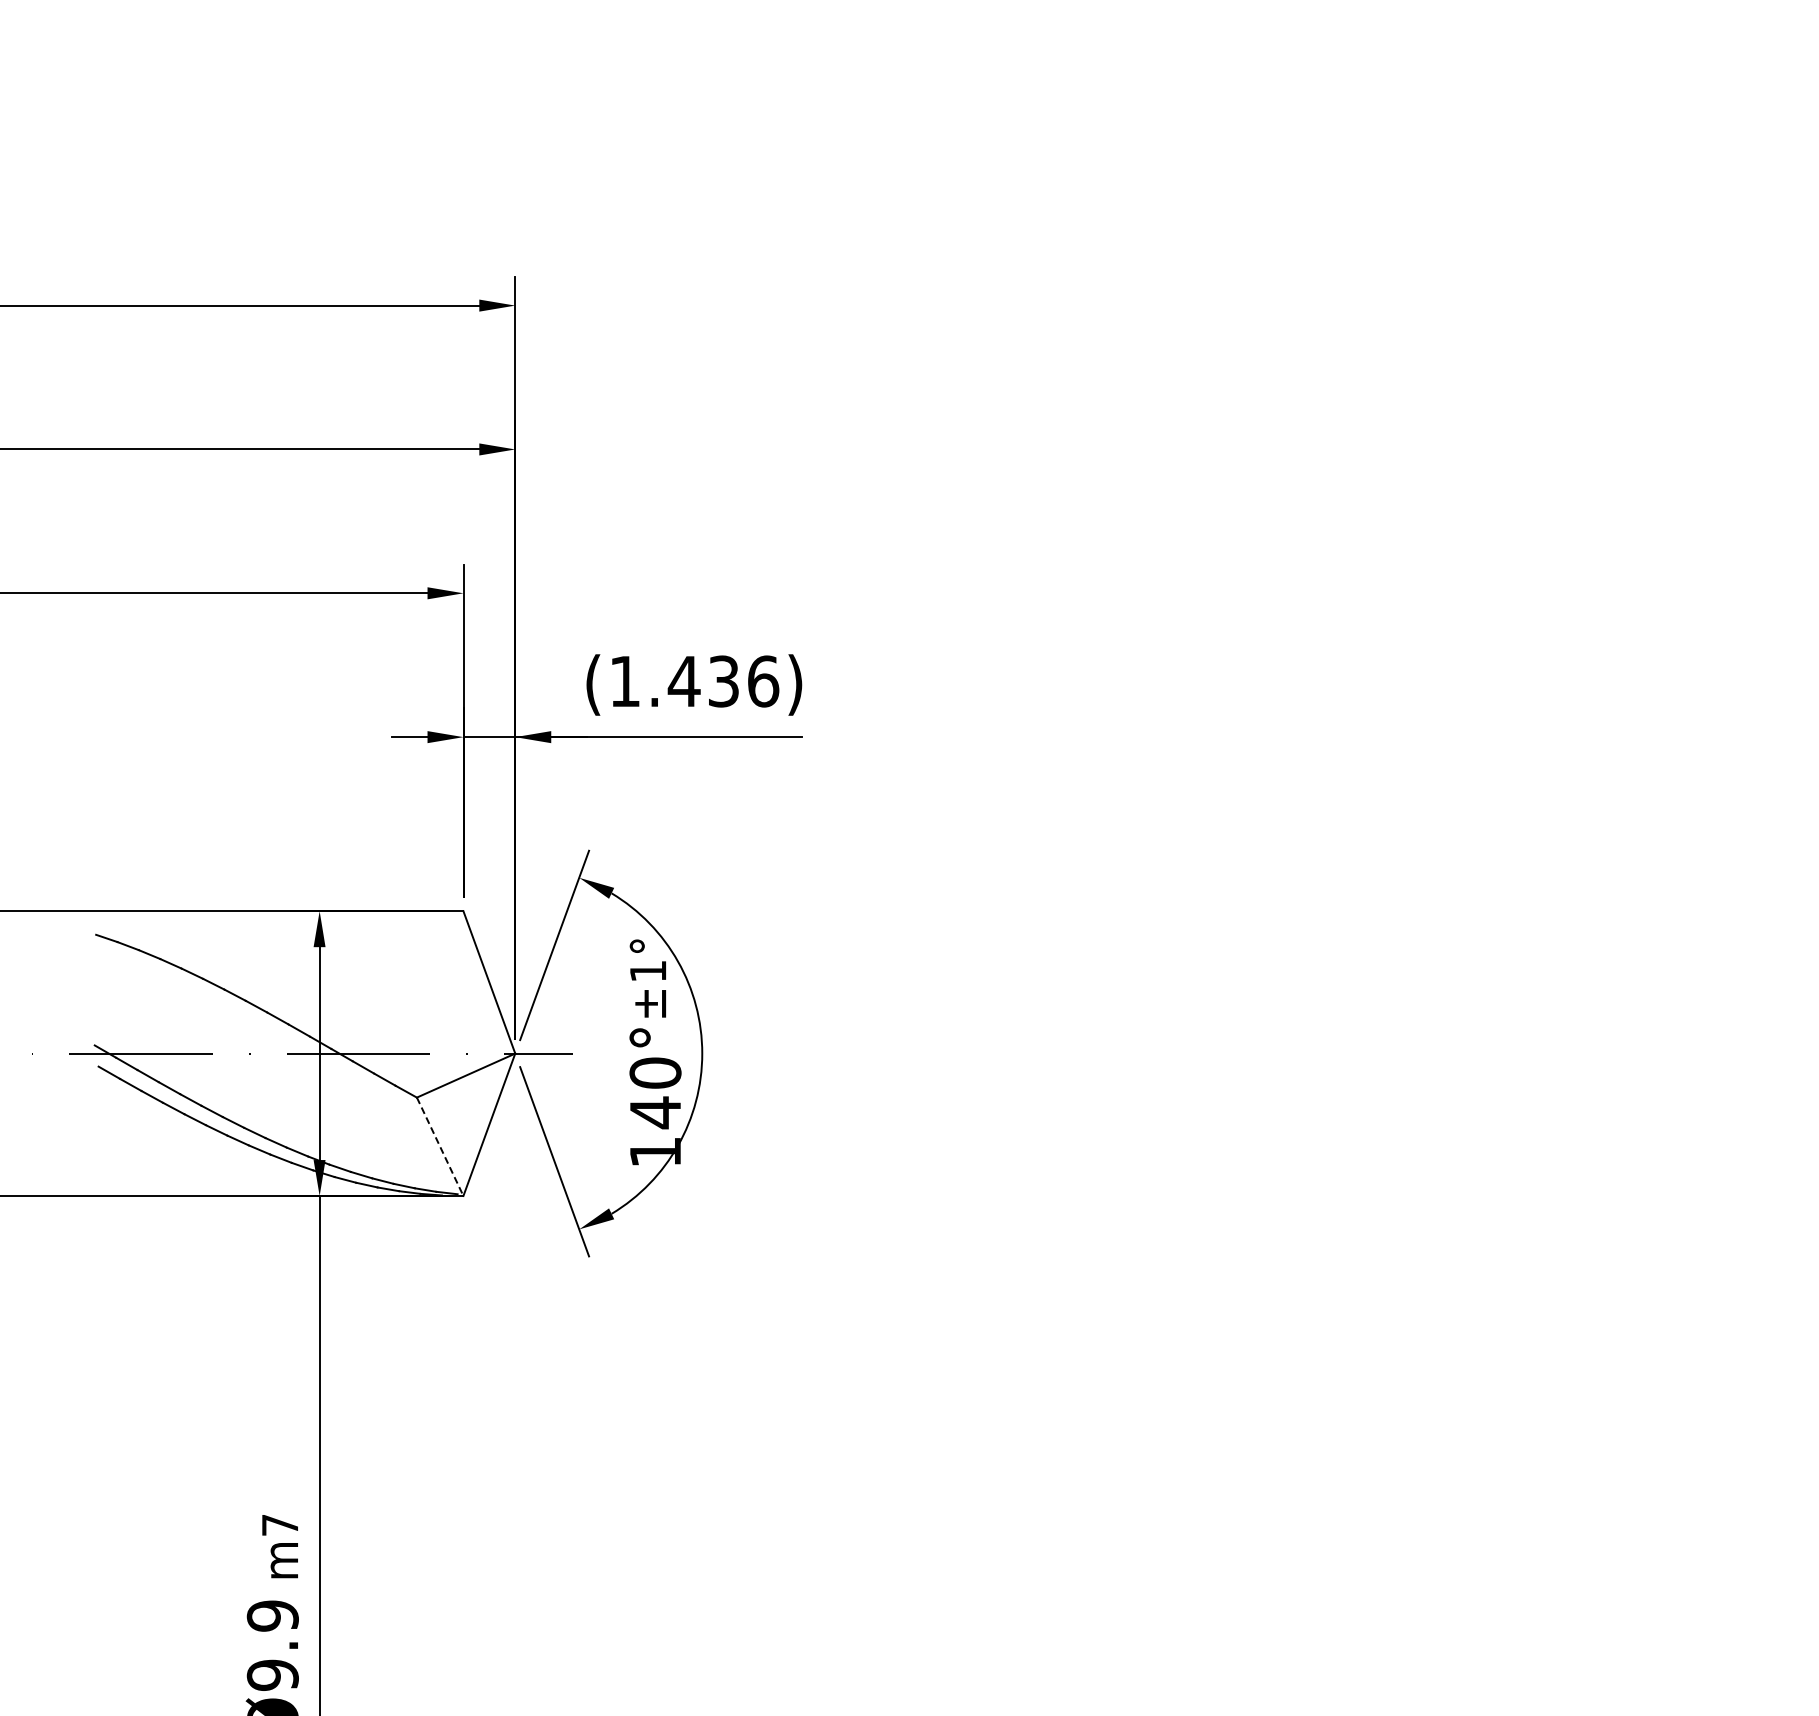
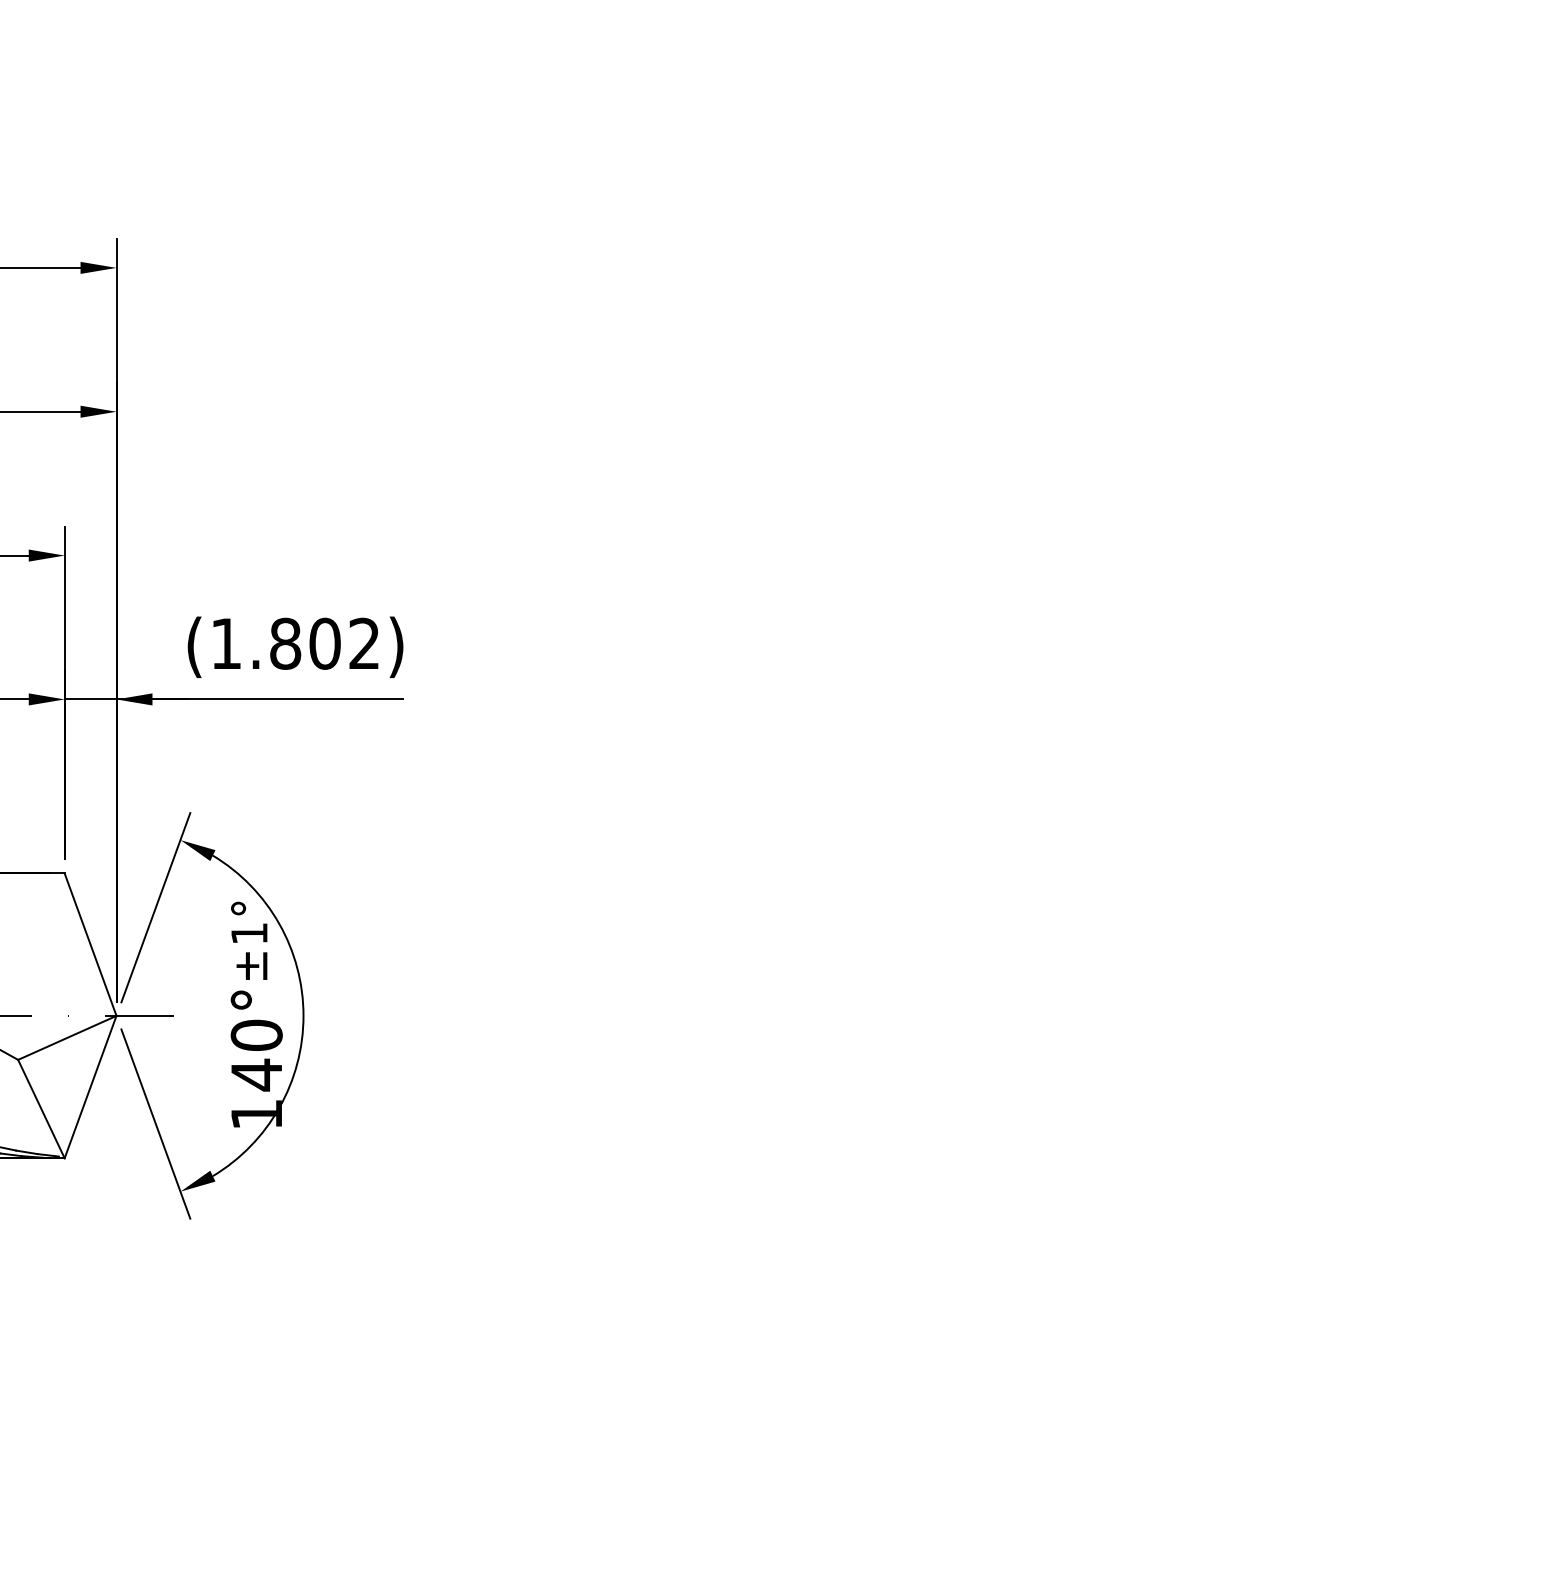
text: (723, 681) -> (324, 643), (1.436) -> (1.802)
line: (440, 1147) -> (41, 1109), dashed -> solid

